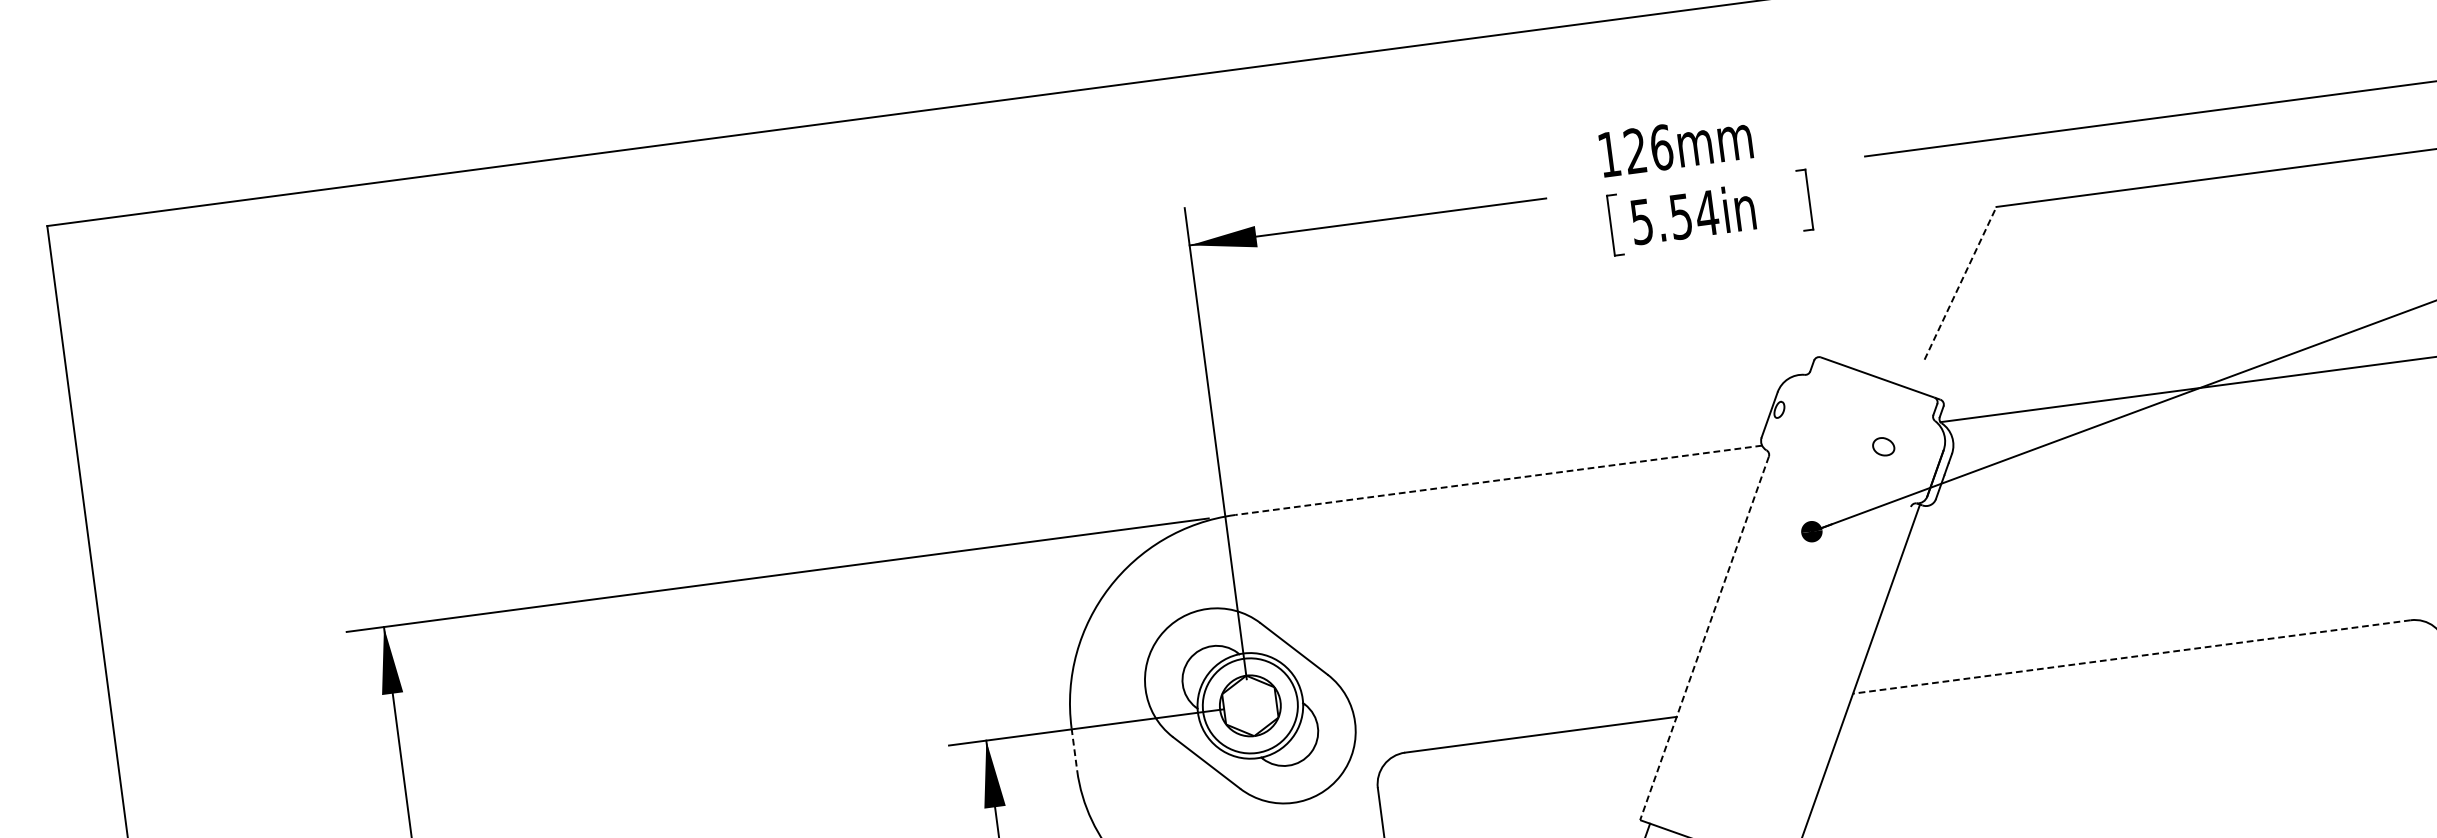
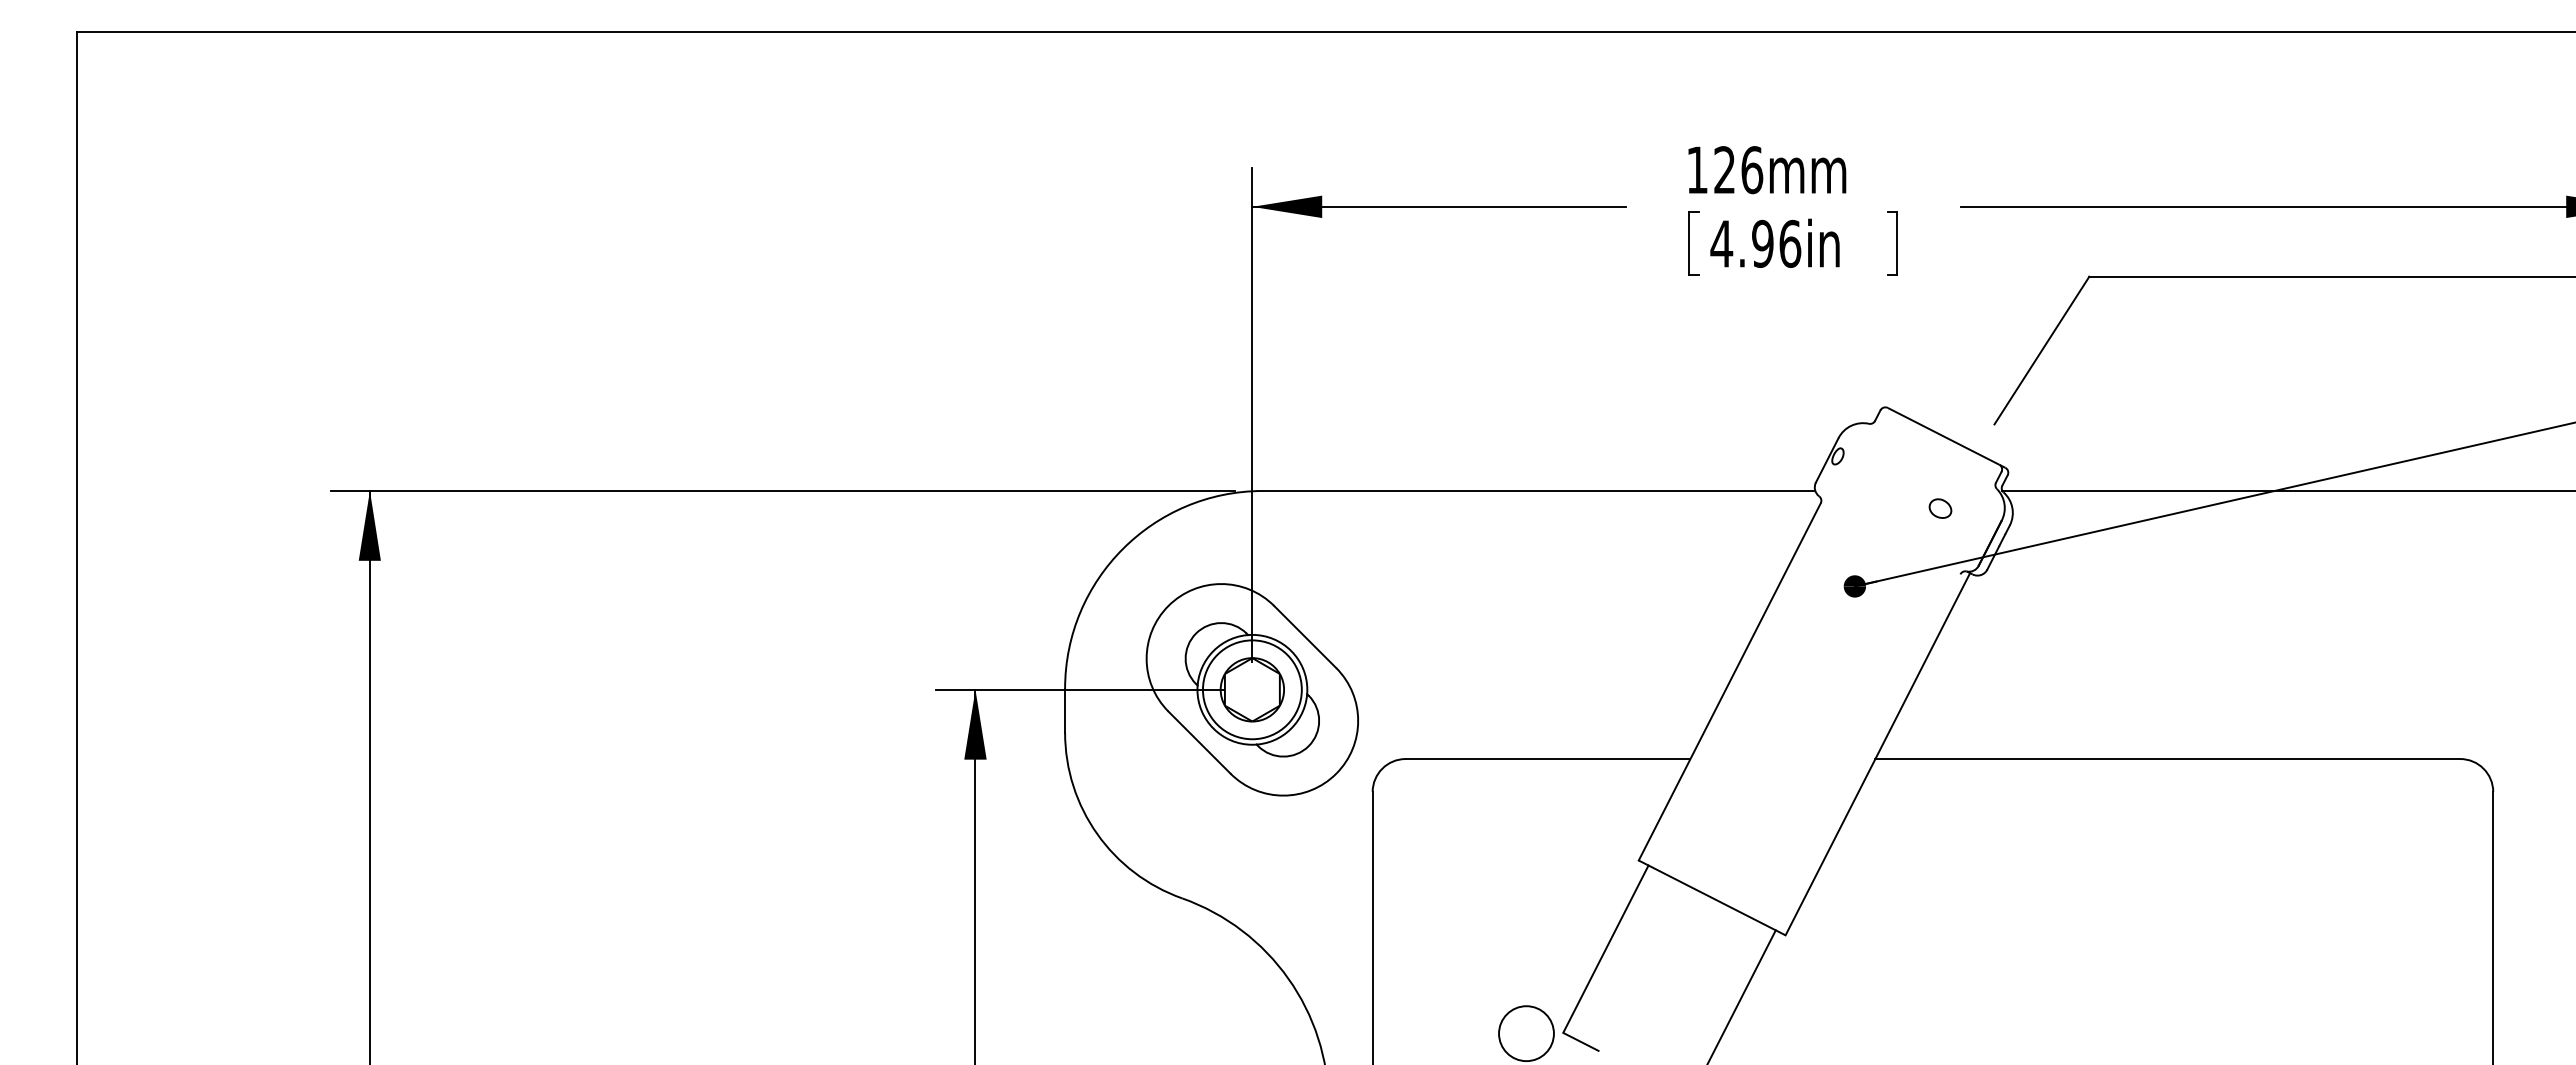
text: (1674, 217) -> (1755, 243), 5.54in -> 4.96in
line: (1960, 283) -> (2041, 350), dashed -> solid
line: (1498, 479) -> (1538, 490), dashed -> solid
line: (1704, 639) -> (1729, 682), dashed -> solid
line: (2131, 657) -> (2167, 759), dashed -> solid
line: (1074, 749) -> (1065, 710), dashed -> solid

